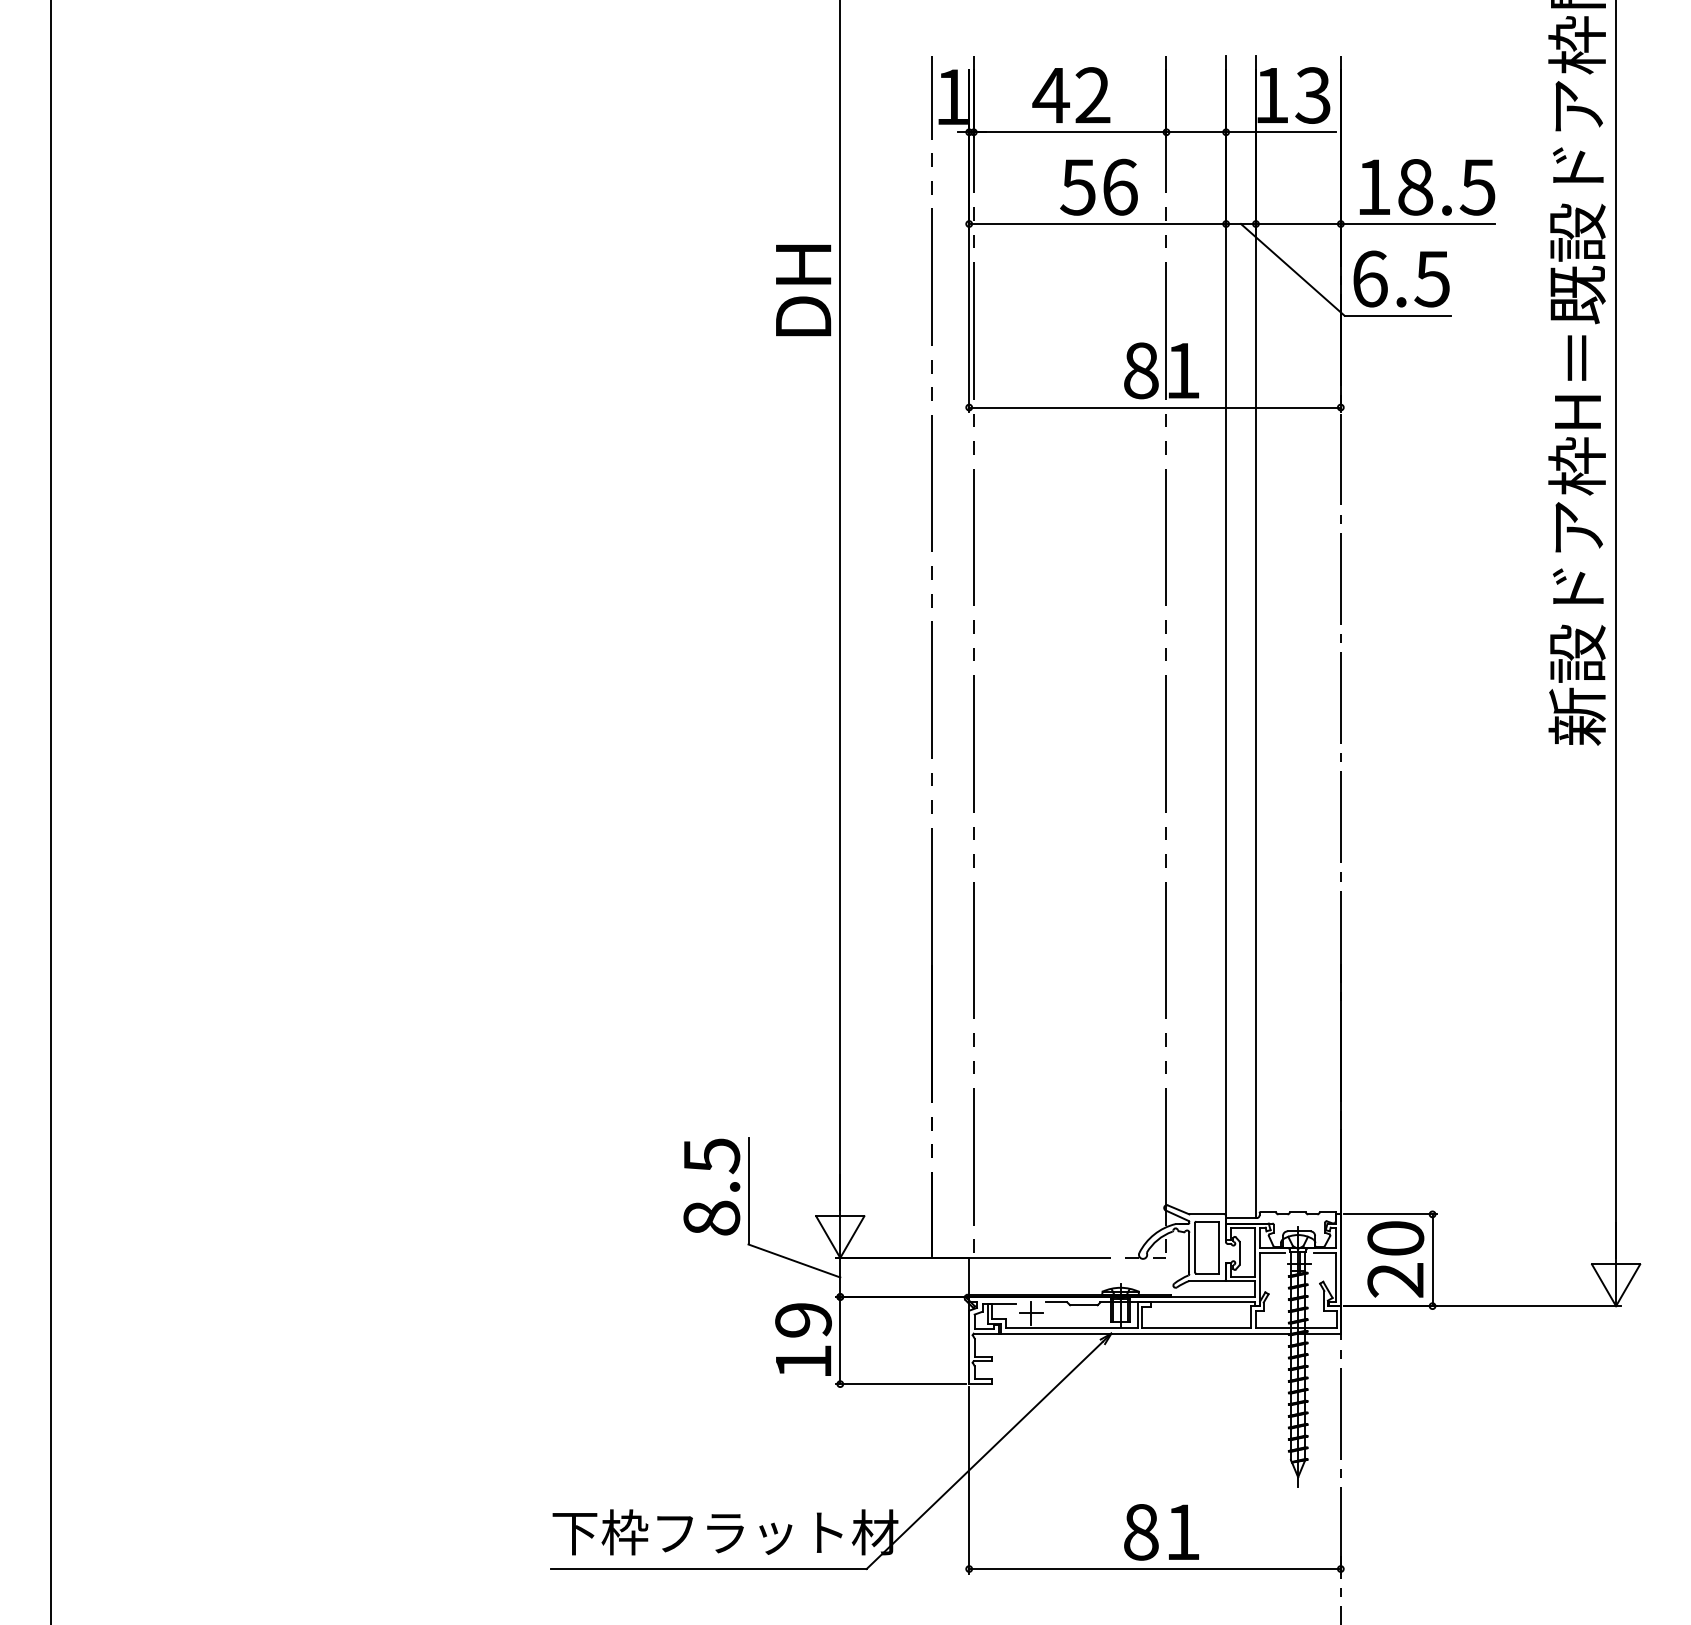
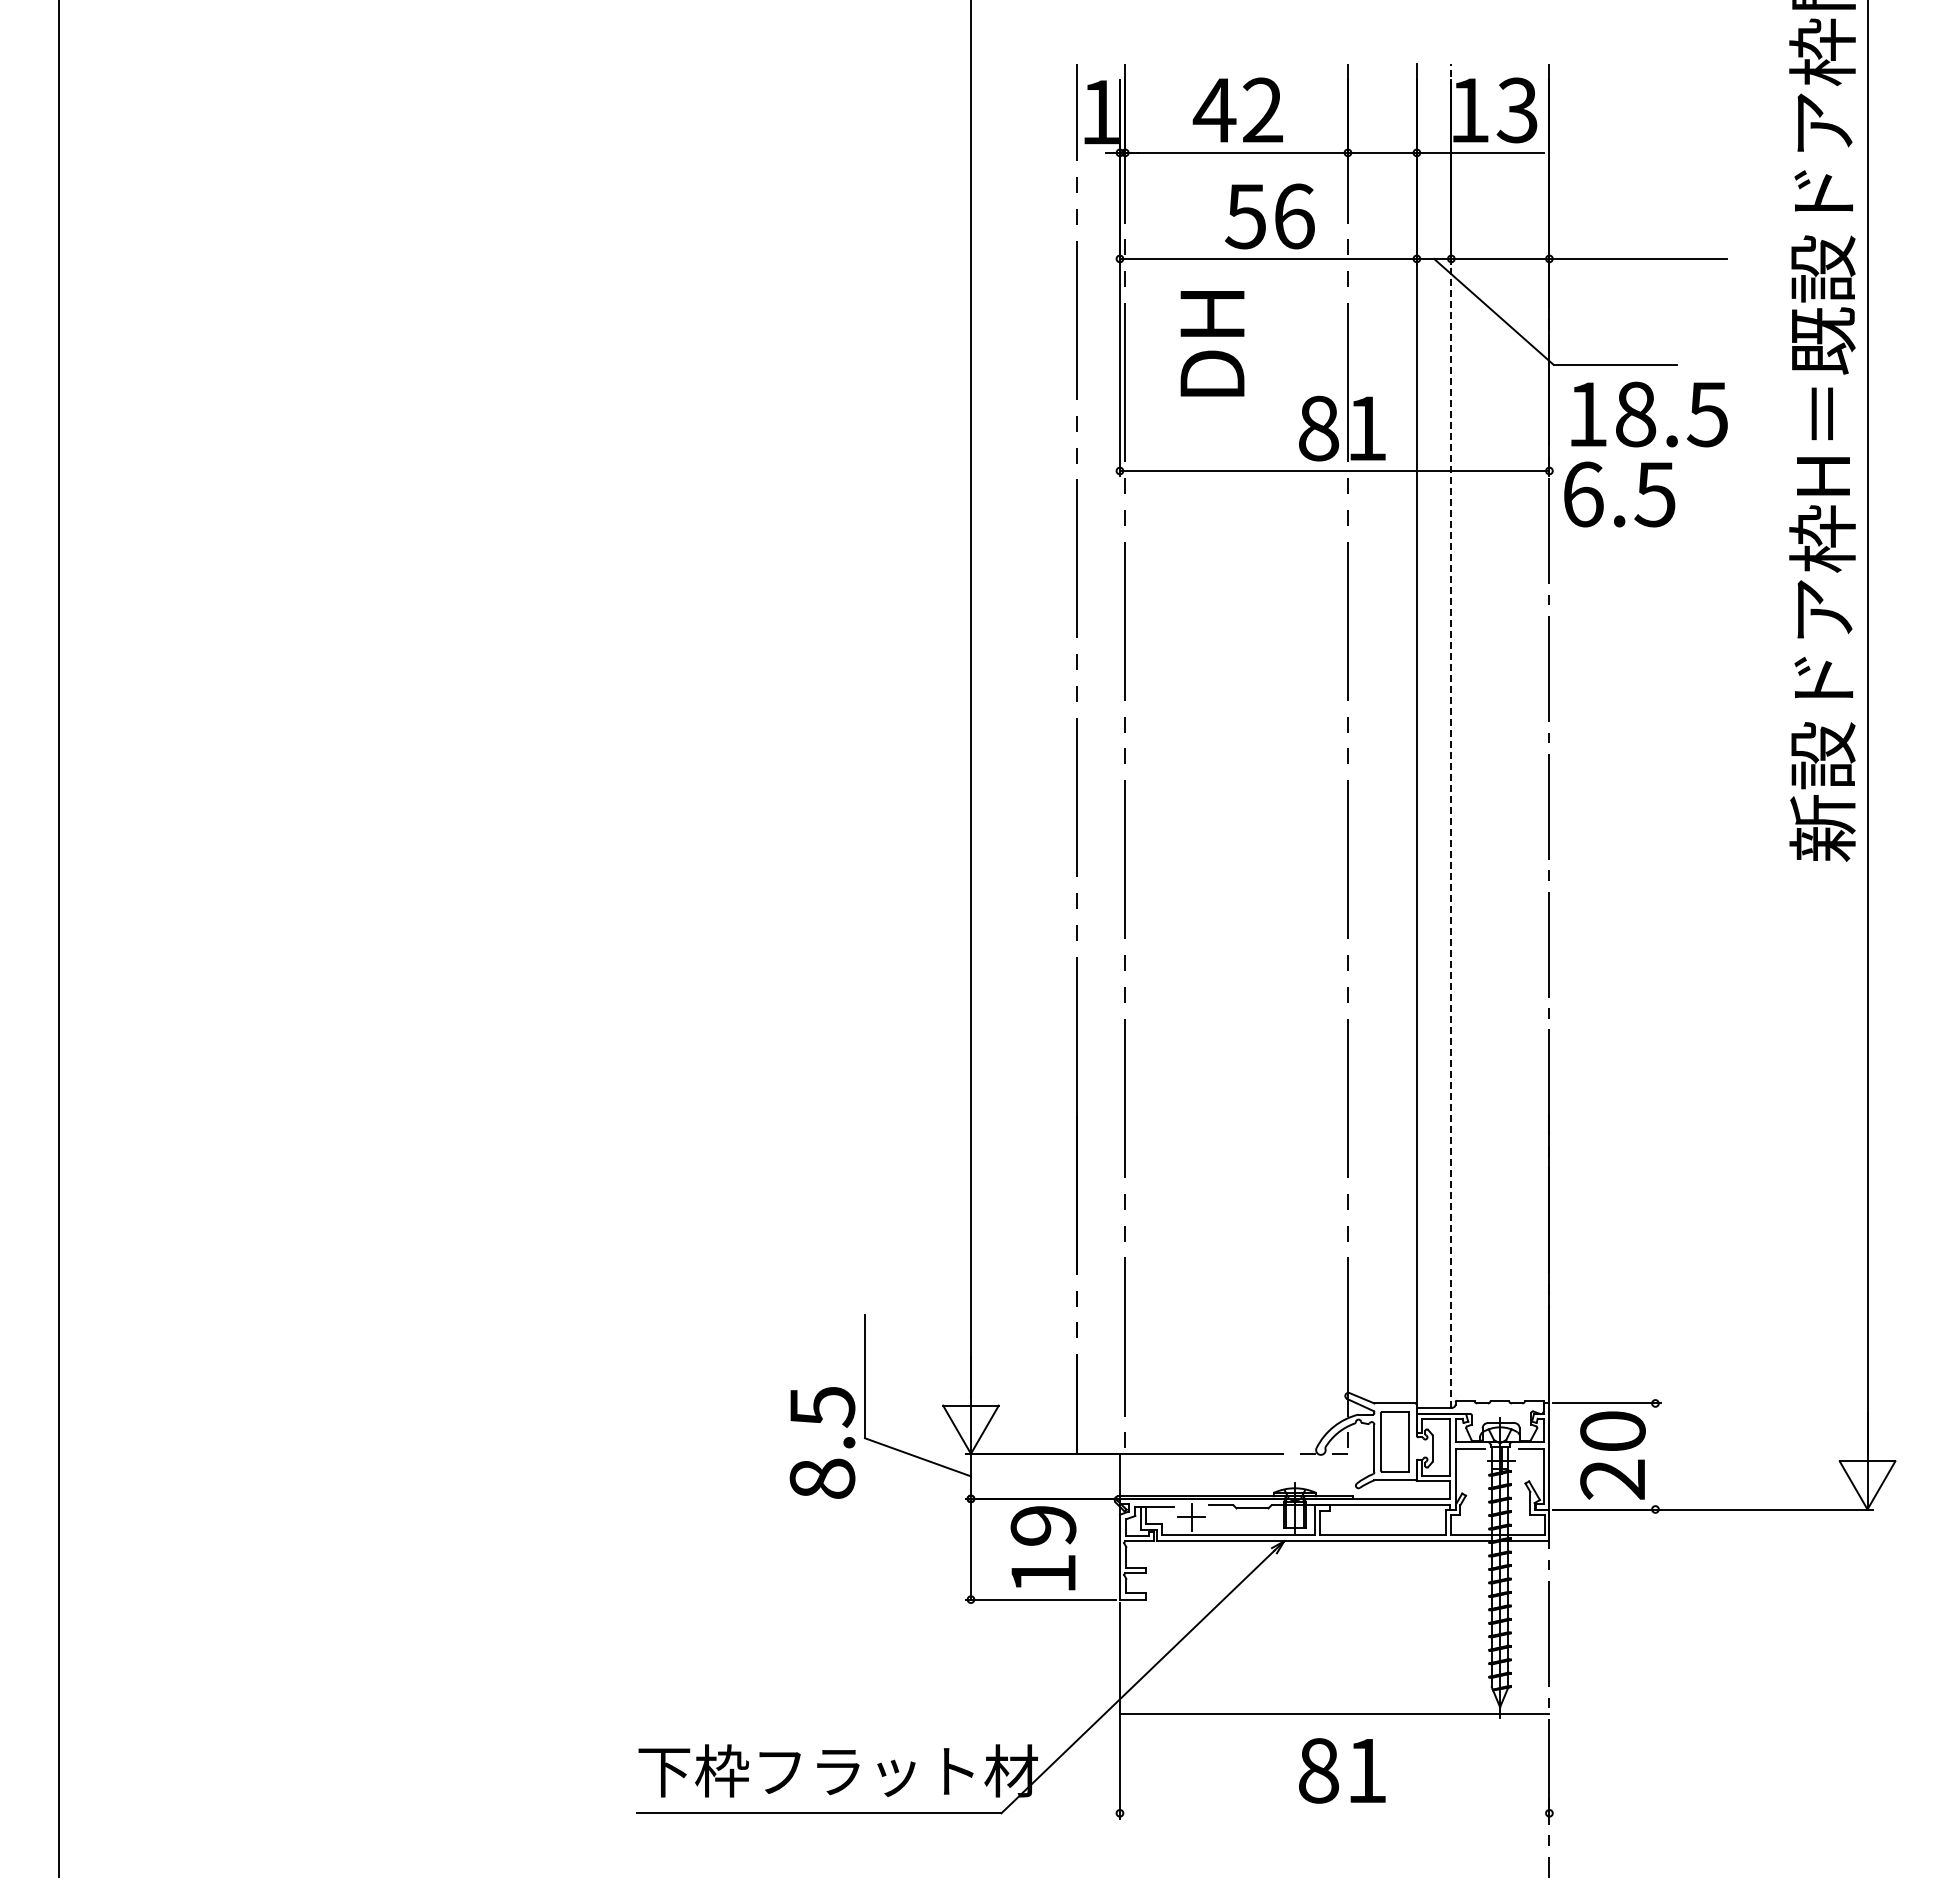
text: (1427, 187) -> (1649, 414), moved
text: (1401, 279) -> (1619, 494), moved
text: (803, 290) -> (1212, 343), moved
line: (1256, 637) -> (1451, 736), solid -> dashed
text: (711, 1186) -> (822, 1442), moved
line: (1432, 1260) -> (1655, 1456), removed
text: (803, 1339) -> (1043, 1548), moved
line: (1154, 1569) -> (1334, 1714), moved

